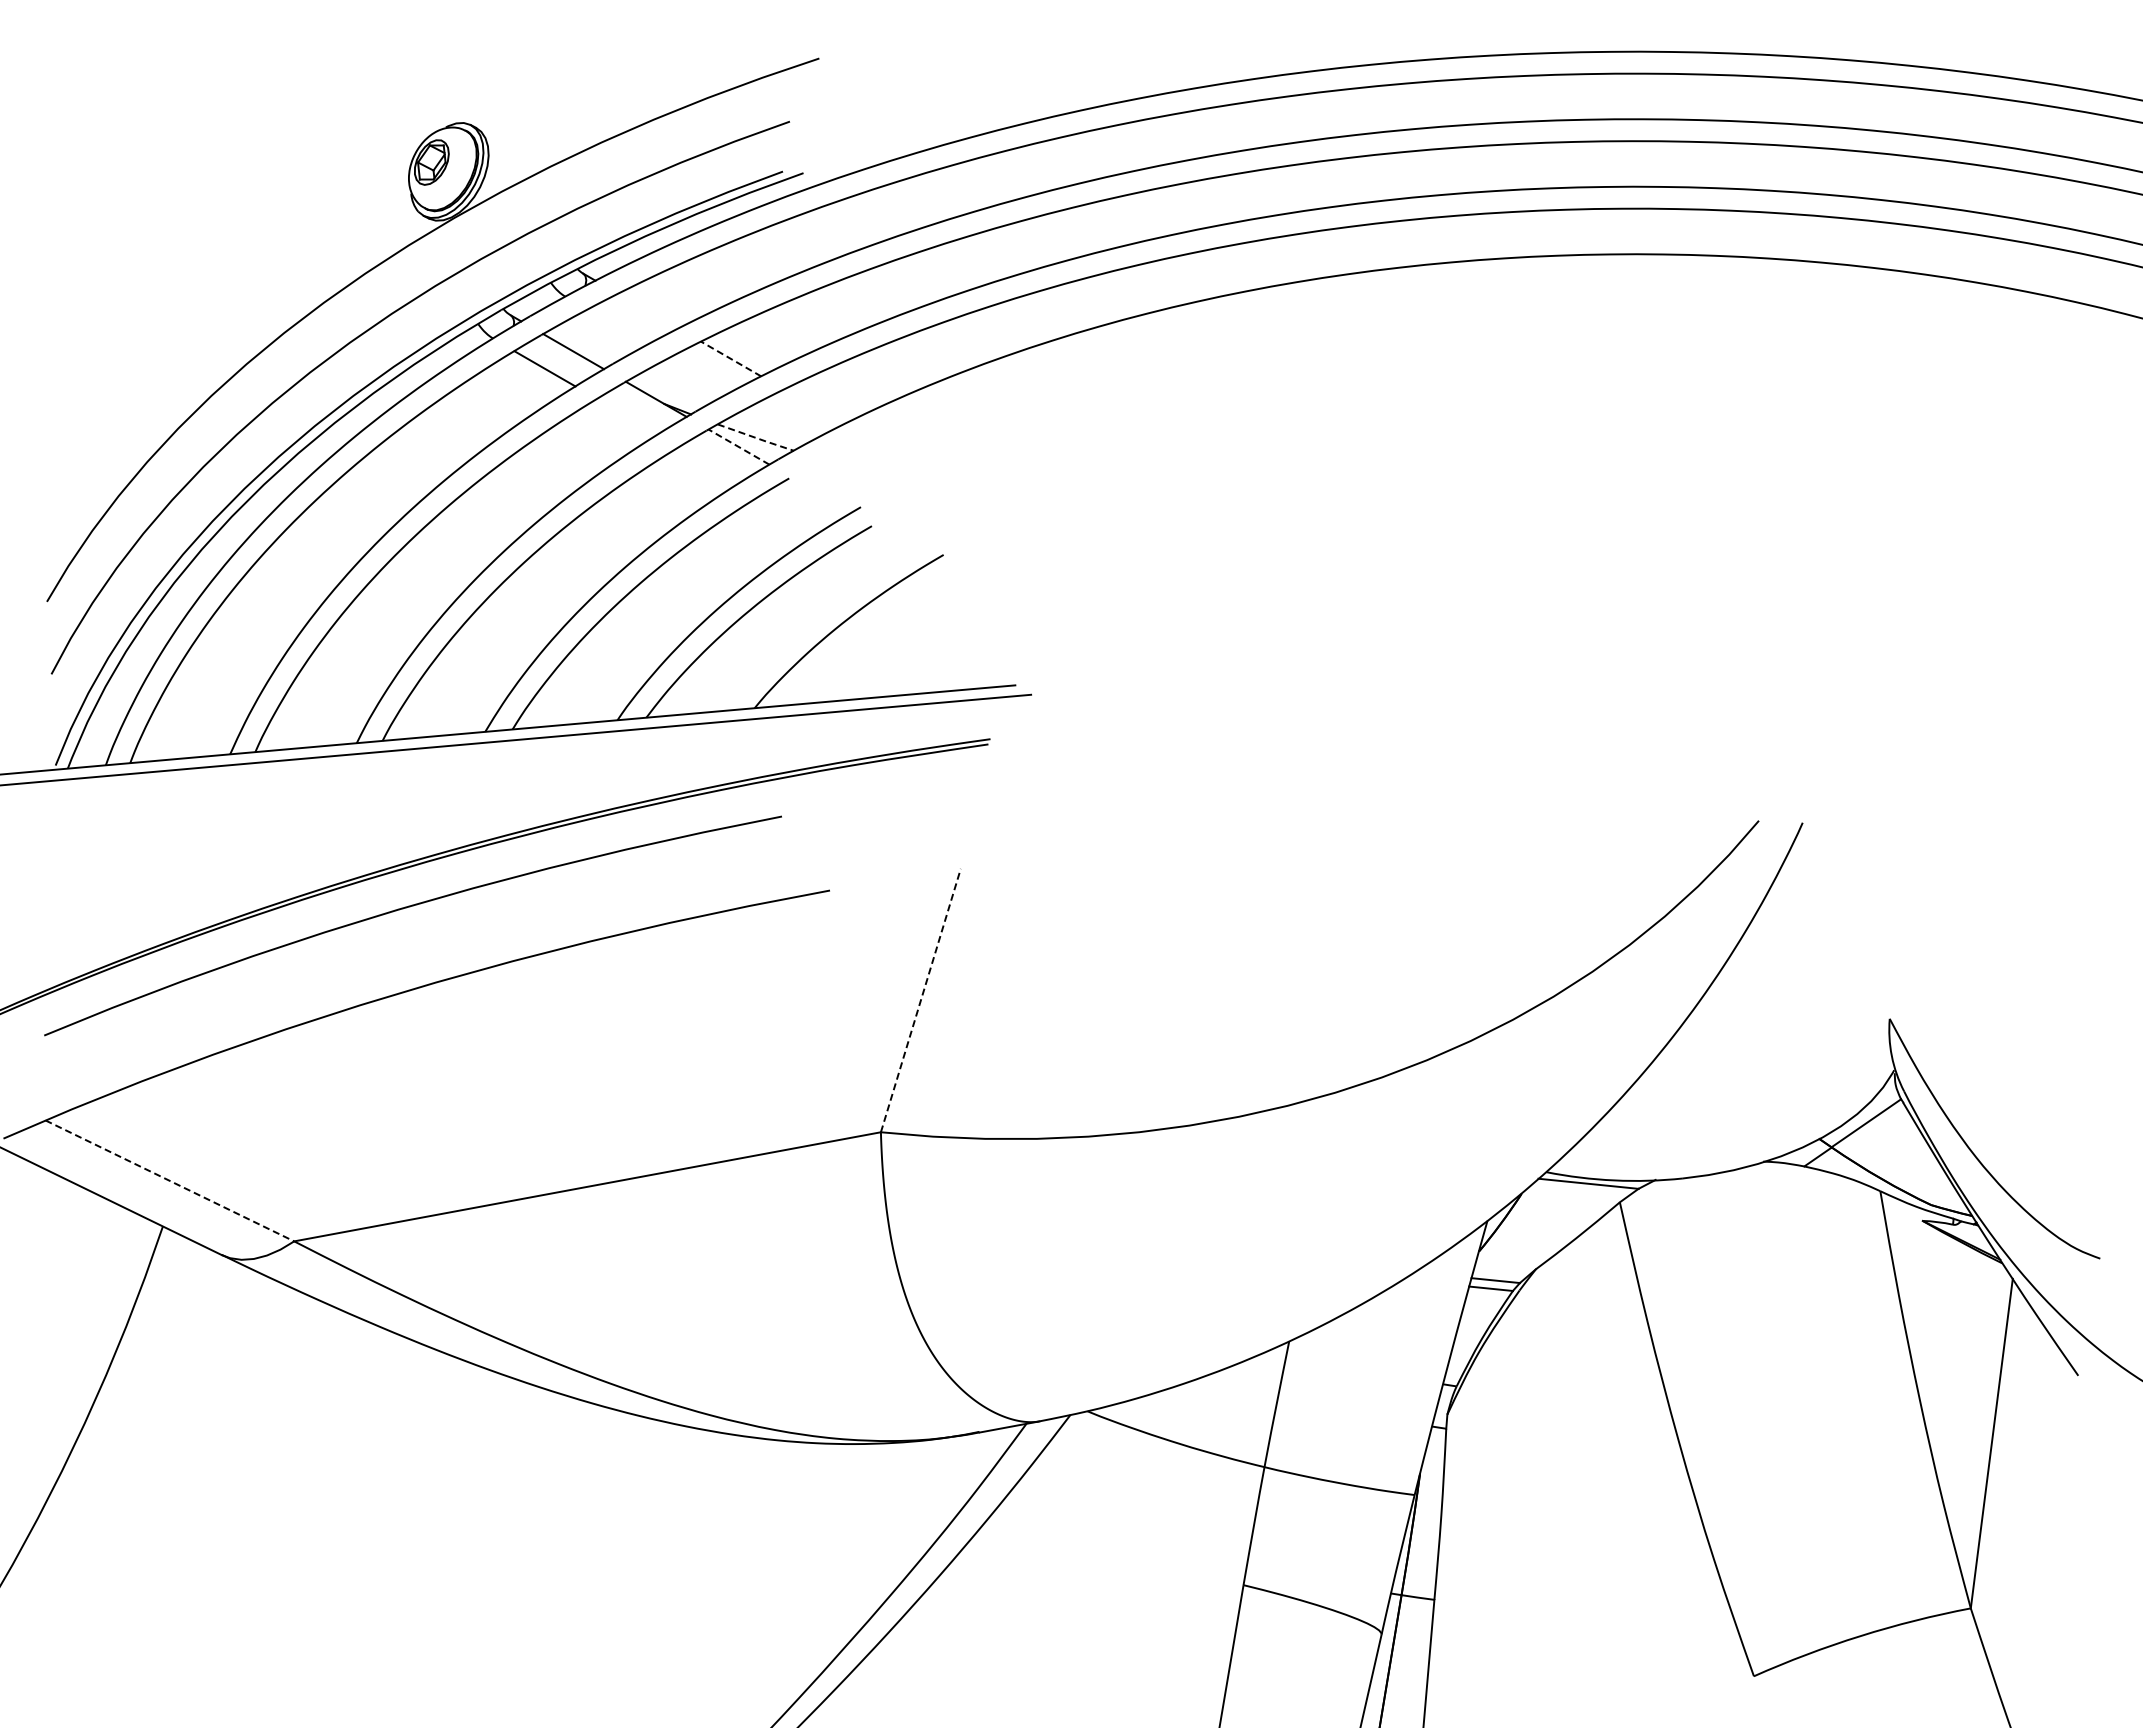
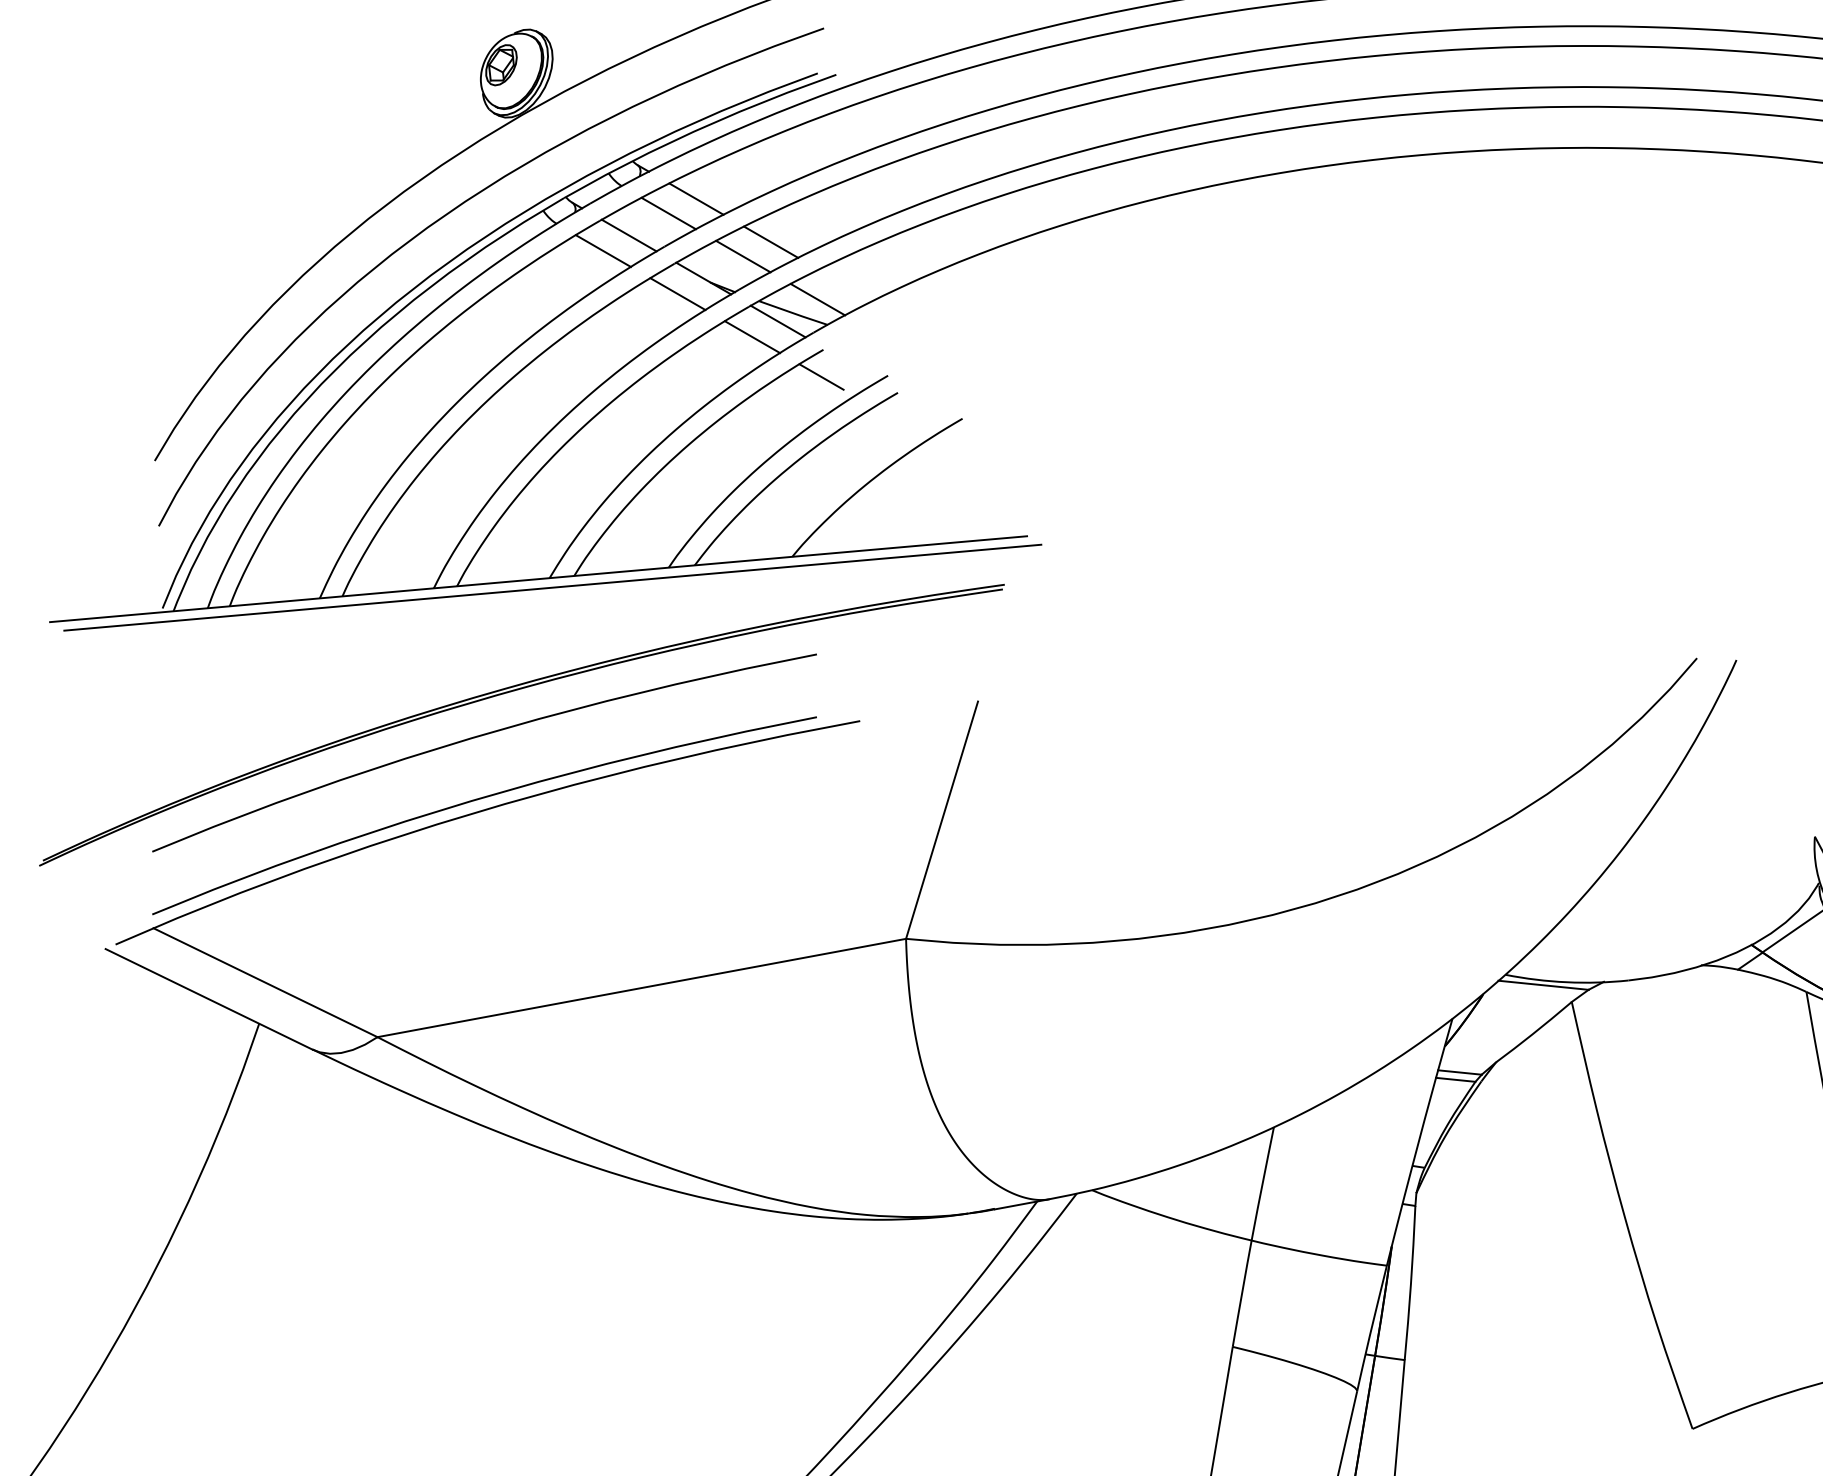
line: (648, 310) -> (696, 198), added
line: (617, 326) -> (668, 212), added
line: (731, 359) -> (771, 242), dashed -> solid
line: (700, 374) -> (743, 256), added
line: (627, 416) -> (677, 294), added
line: (782, 422) -> (817, 299), added
line: (756, 438) -> (793, 313), dashed -> solid
line: (738, 446) -> (777, 321), dashed -> solid
line: (710, 464) -> (752, 337), added
line: (786, 508) -> (821, 376), added
curve: (409, 977) -> (481, 799), added
line: (920, 1000) -> (941, 820), dashed -> solid
line: (170, 1181) -> (266, 983), dashed -> solid

